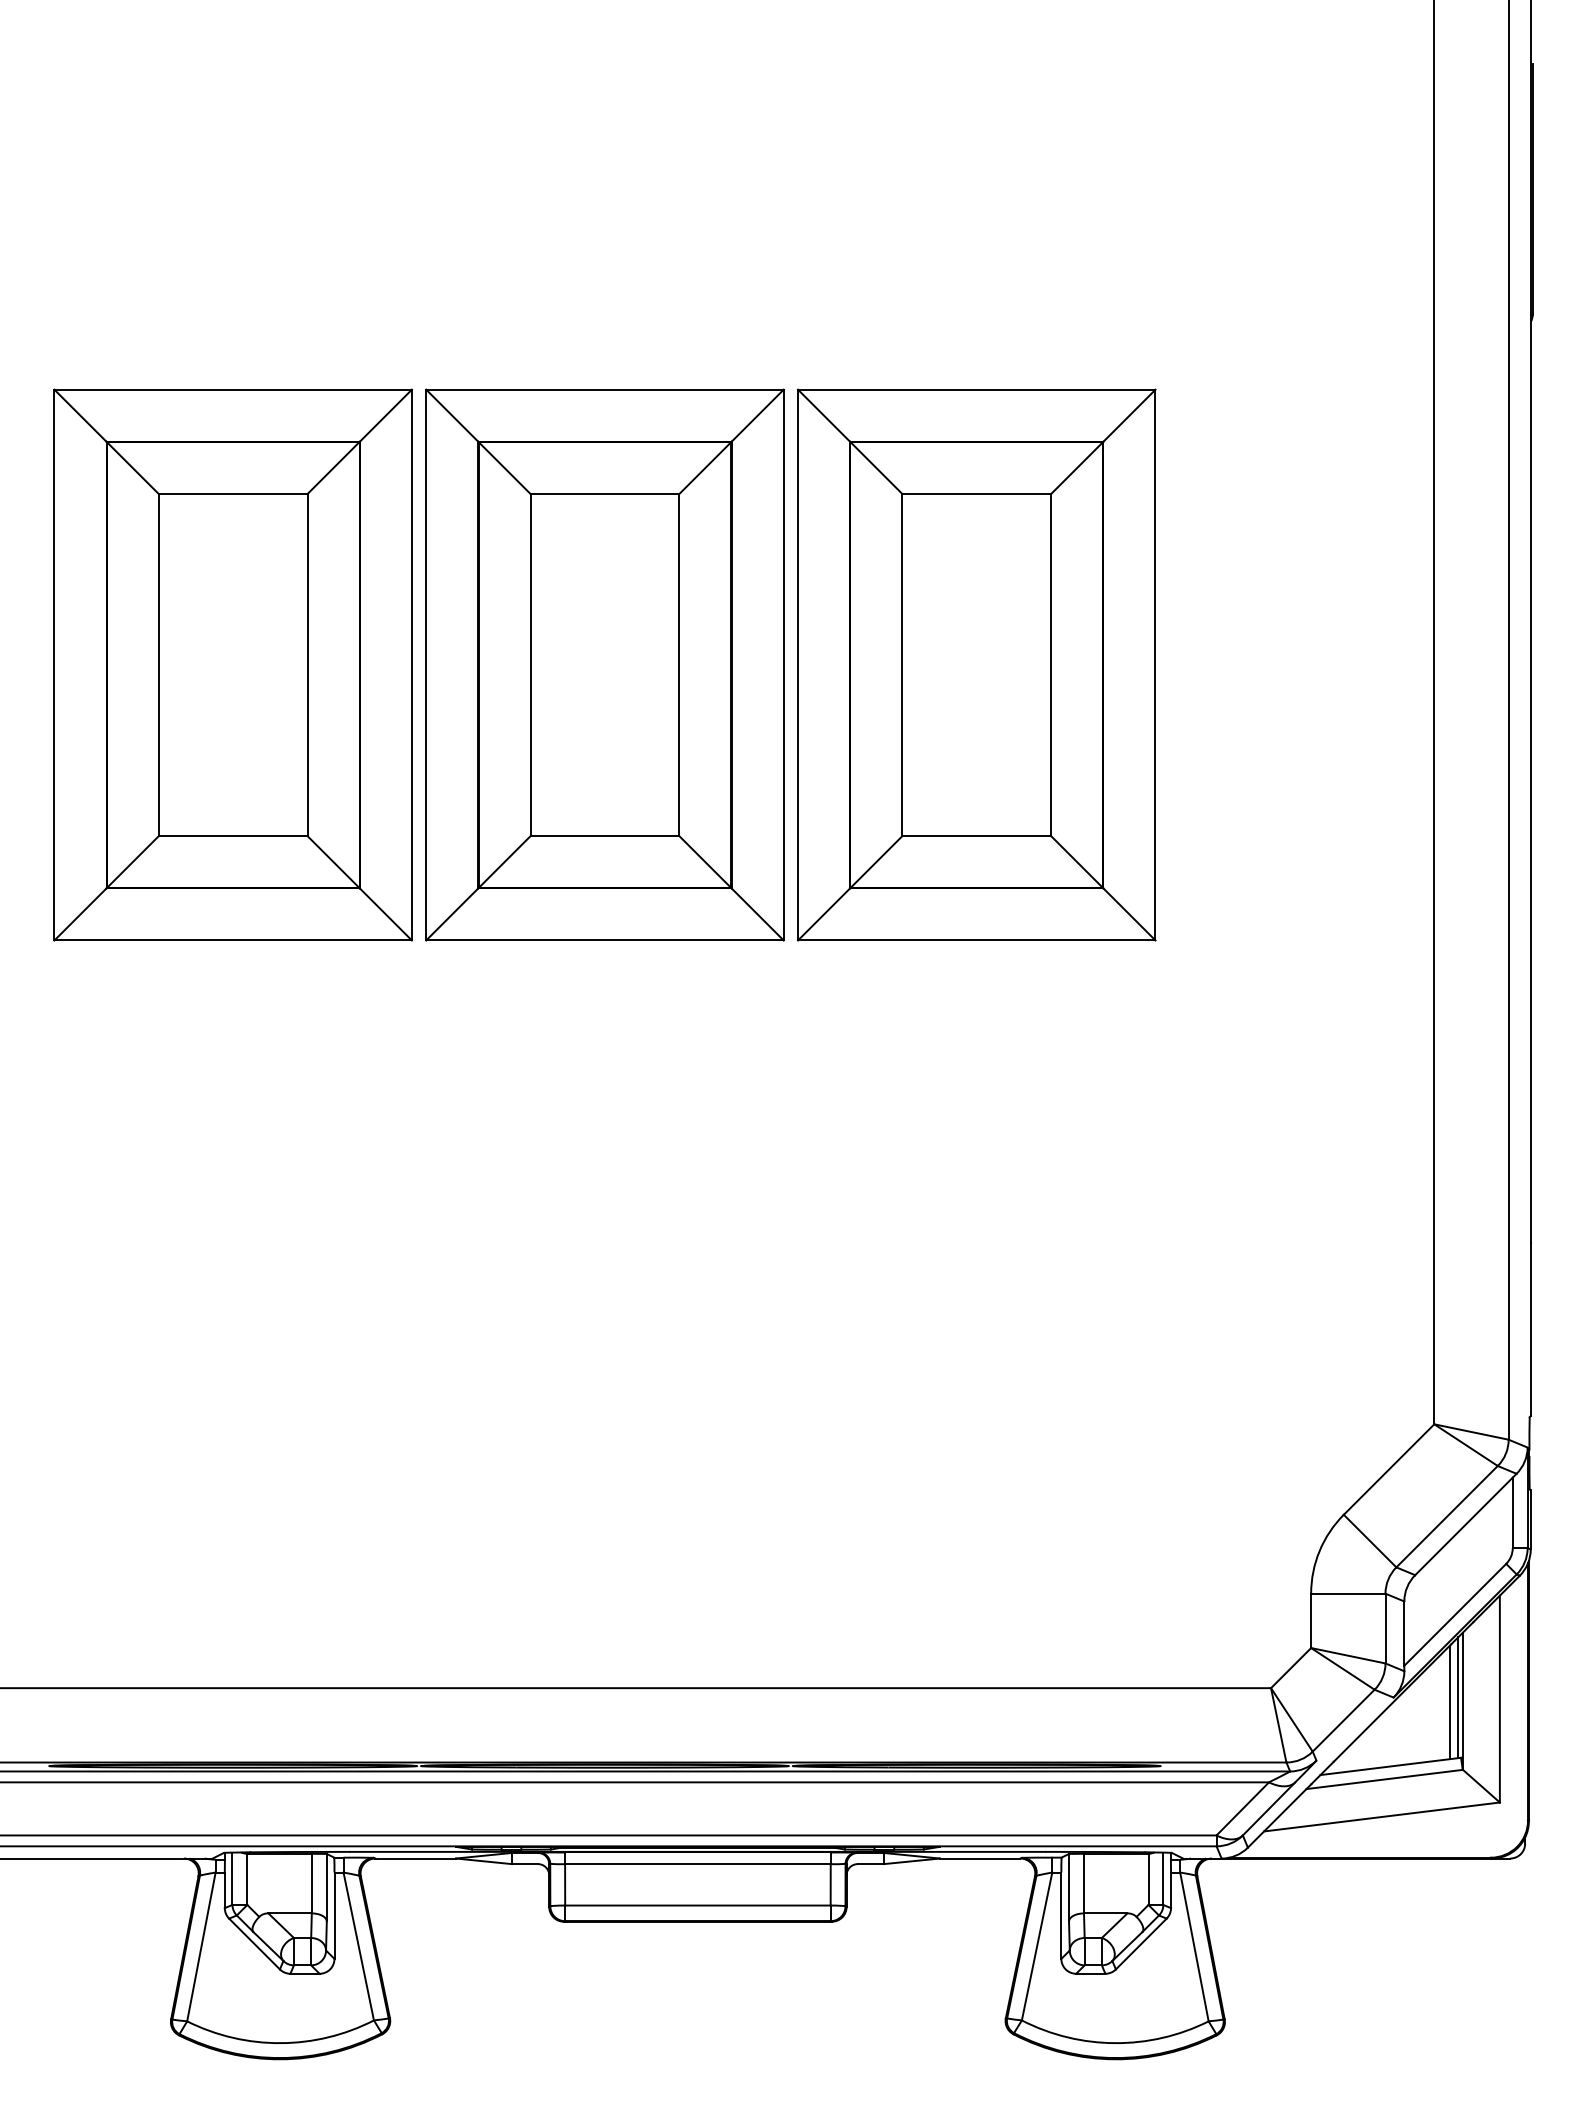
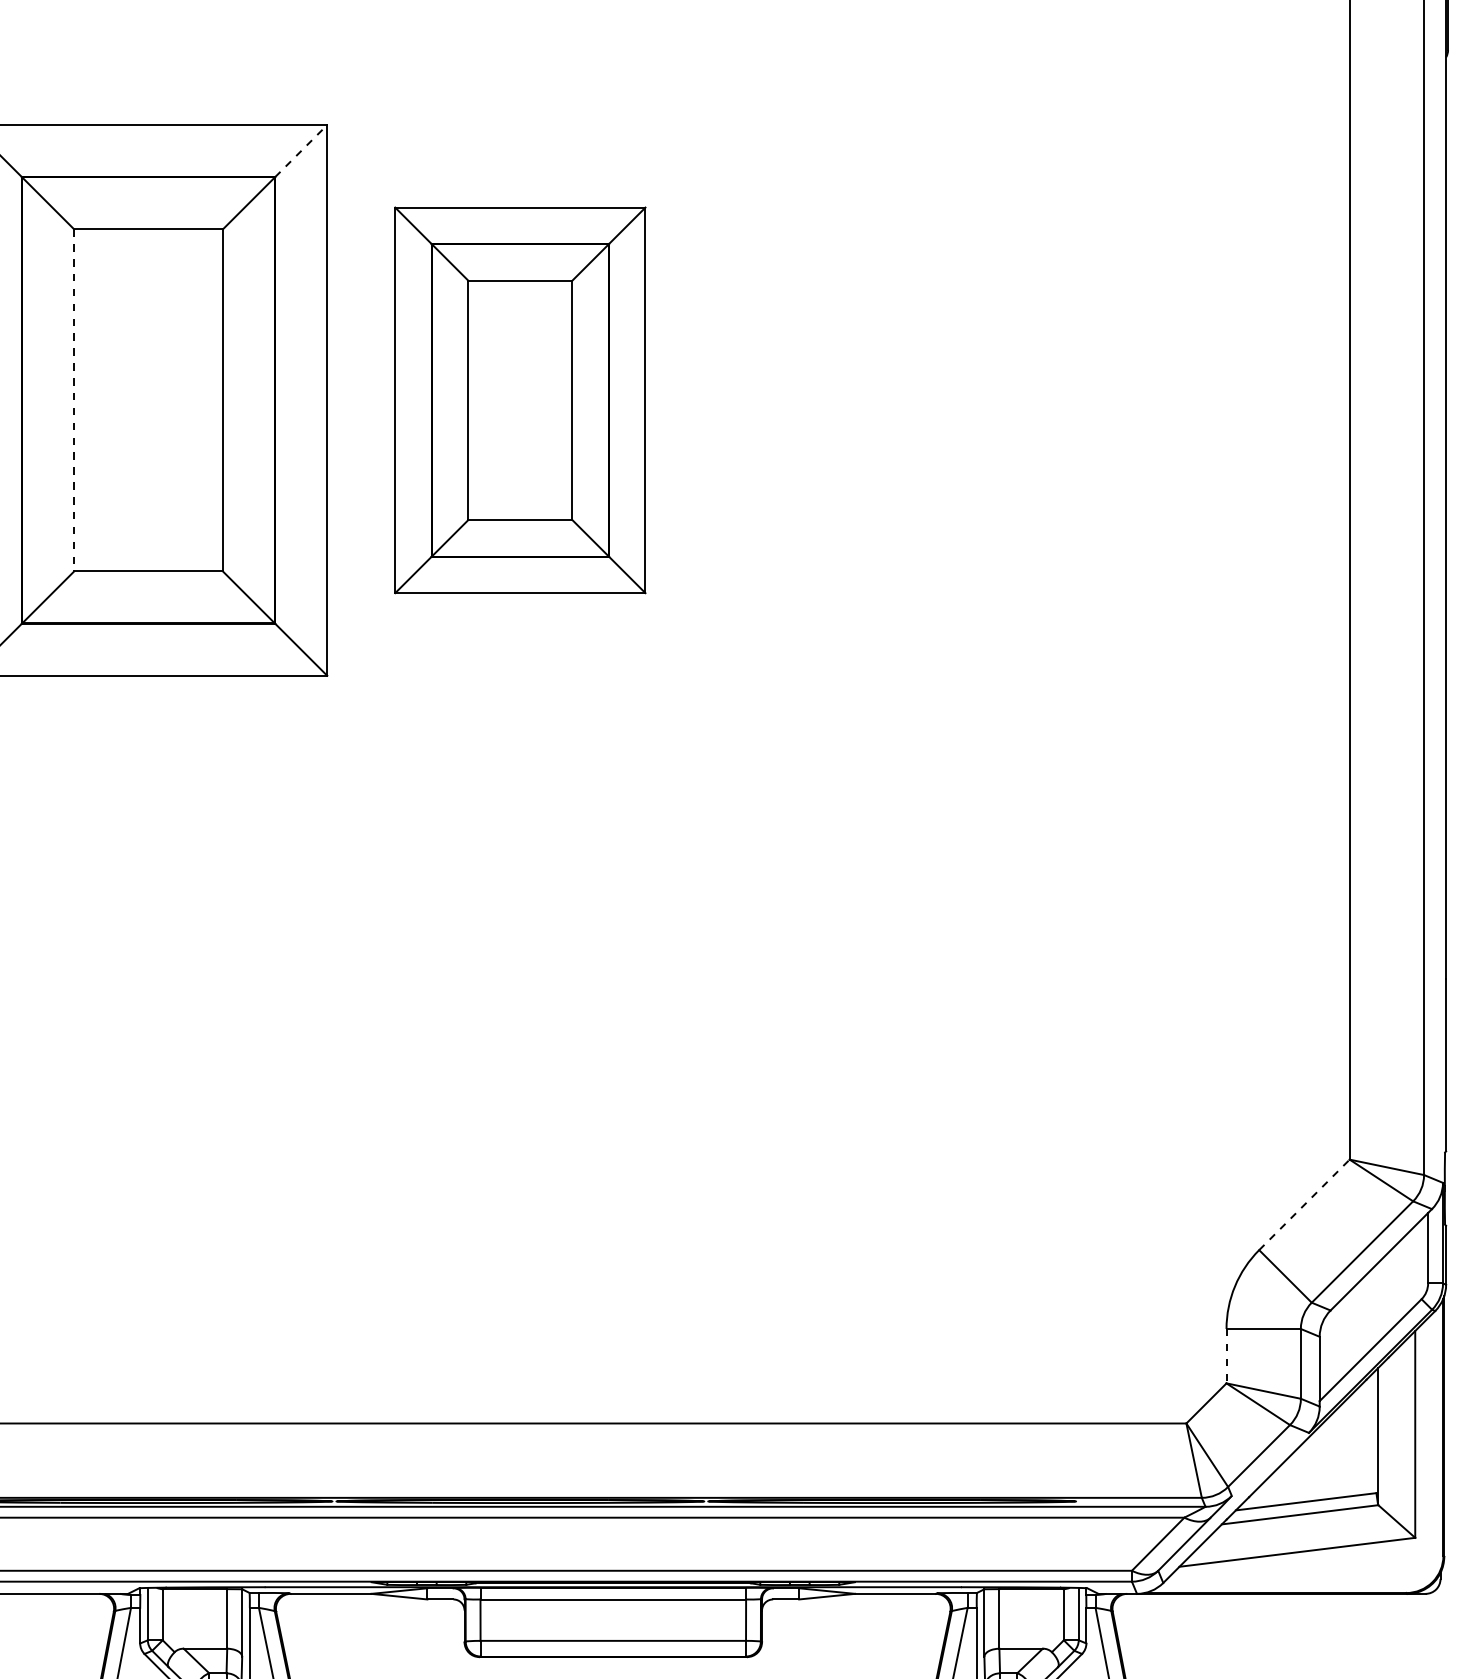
line: (385, 415) -> (300, 150), solid -> dashed
part: (604, 664) -> (519, 399), size x0.7
part: (976, 664) -> (891, 399), removed
line: (158, 665) -> (73, 400), solid -> dashed
line: (1389, 1469) -> (1304, 1204), solid -> dashed
line: (1311, 1621) -> (1226, 1356), solid -> dashed
line: (1458, 1697) -> (1373, 1432), removed
line: (1449, 1702) -> (1364, 1437), removed

